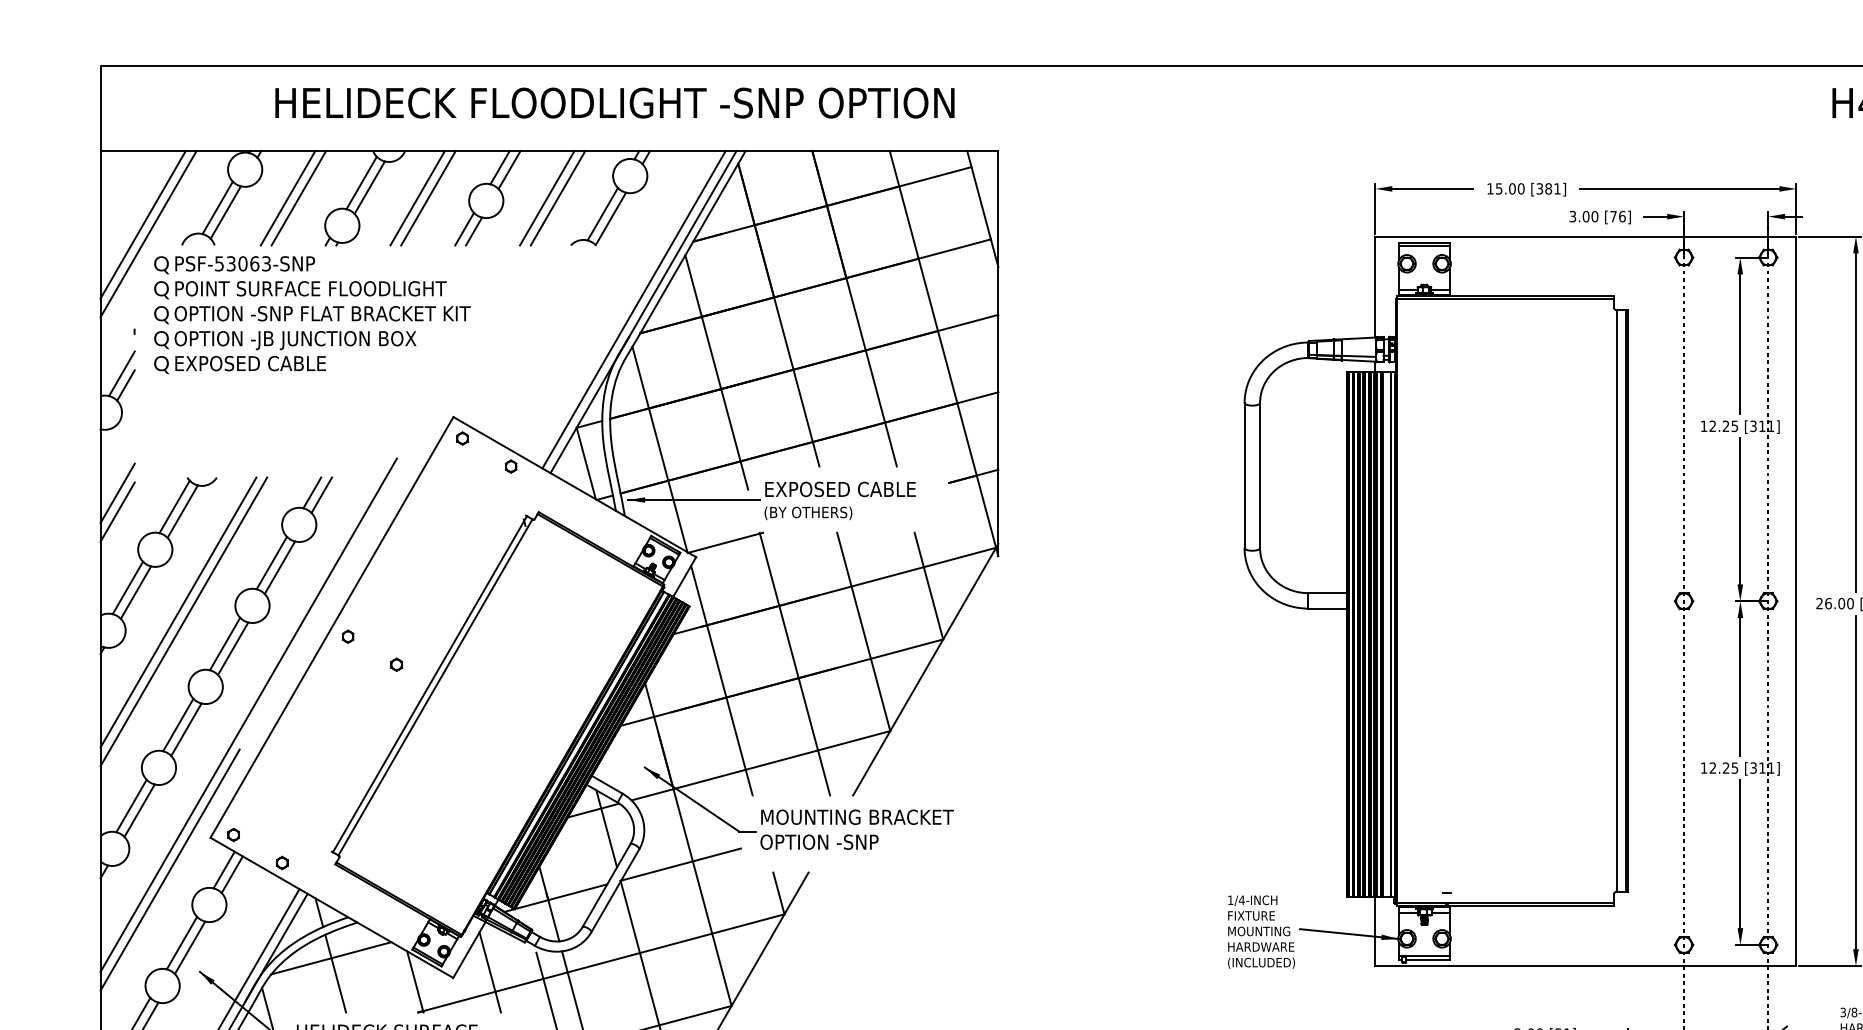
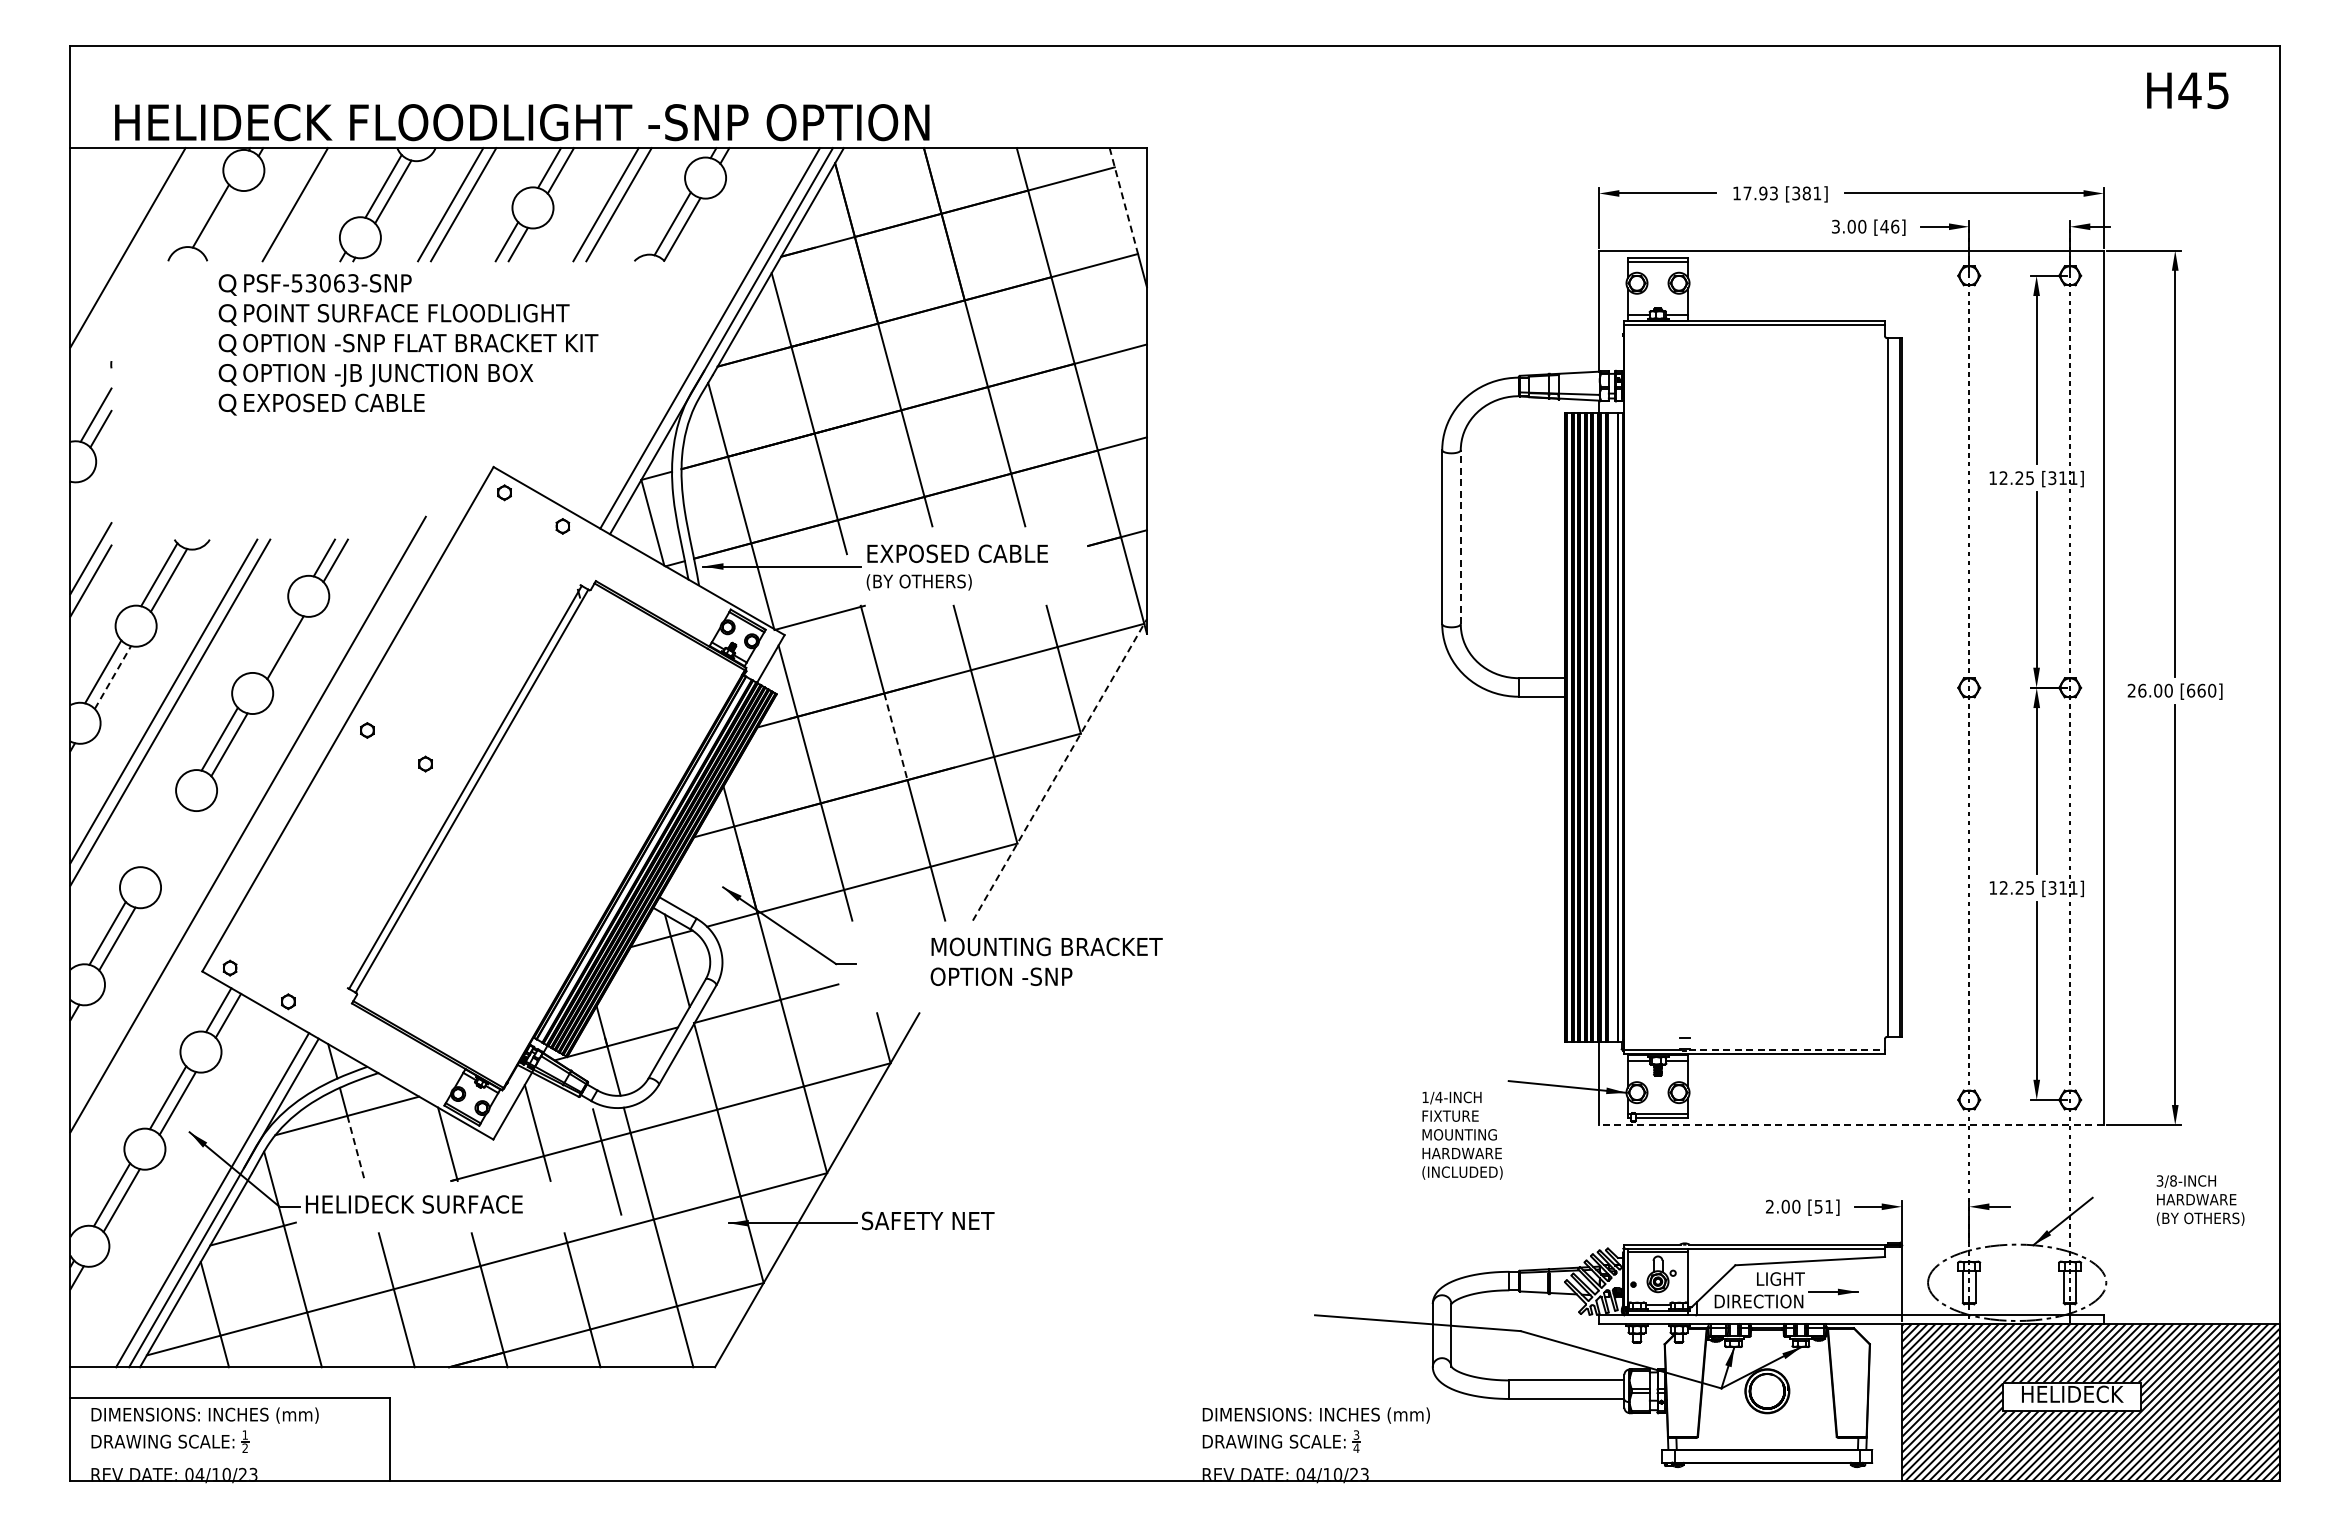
text: (615, 103) -> (522, 122), moved
text: (1510, 188) -> (1760, 193), 15.00 -> 17.93
line: (978, 195) -> (1123, 201), solid -> dashed
line: (298, 198) -> (307, 204), removed
line: (225, 212) -> (220, 221), removed
text: (1613, 216) -> (1884, 226), [76] -> [46]
line: (143, 224) -> (121, 236), removed
text: (312, 314) -> (408, 344), moved
line: (1259, 474) -> (1460, 536), solid -> dashed
line: (271, 562) -> (275, 641), removed
line: (136, 592) -> (113, 677), solid -> dashed
line: (788, 641) -> (895, 736), solid -> dashed
line: (926, 669) -> (1060, 769), solid -> dashed
line: (178, 724) -> (163, 835), removed
line: (186, 729) -> (173, 841), removed
text: (857, 829) -> (1046, 961), moved
line: (169, 869) -> (153, 1009), removed
line: (1532, 902) -> (1787, 1049), solid -> dashed
text: (1261, 932) -> (1462, 1135), moved
line: (1585, 966) -> (1850, 1125), solid -> dashed
line: (339, 985) -> (356, 1148), solid -> dashed

